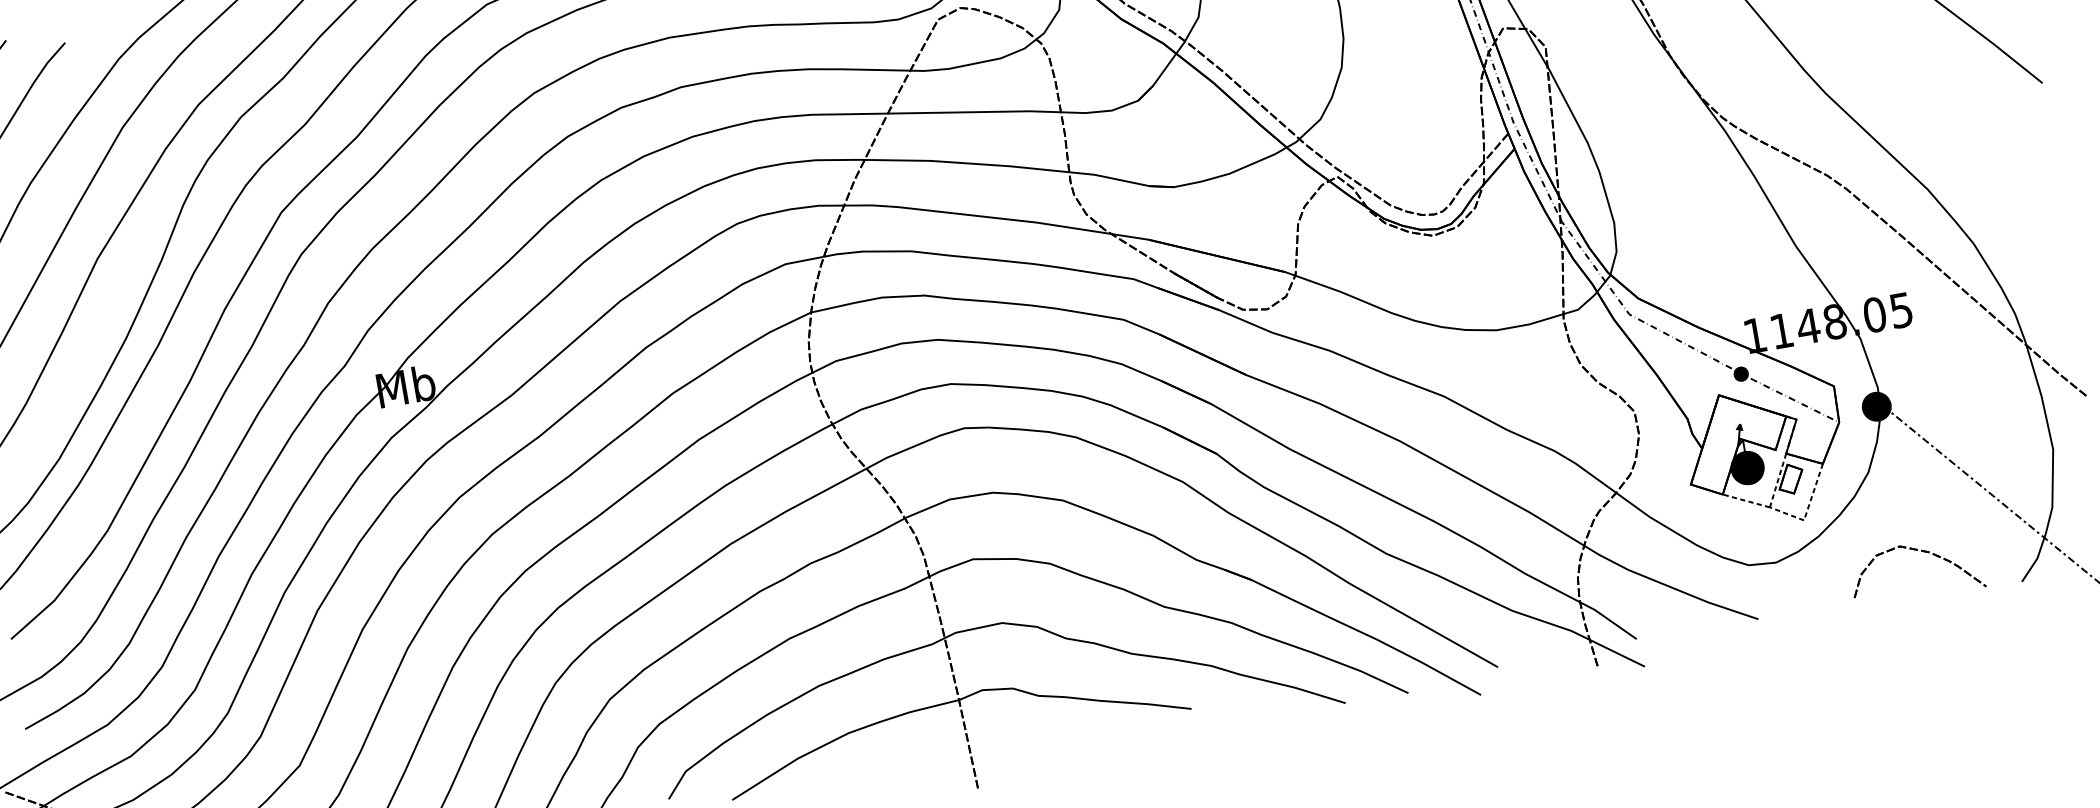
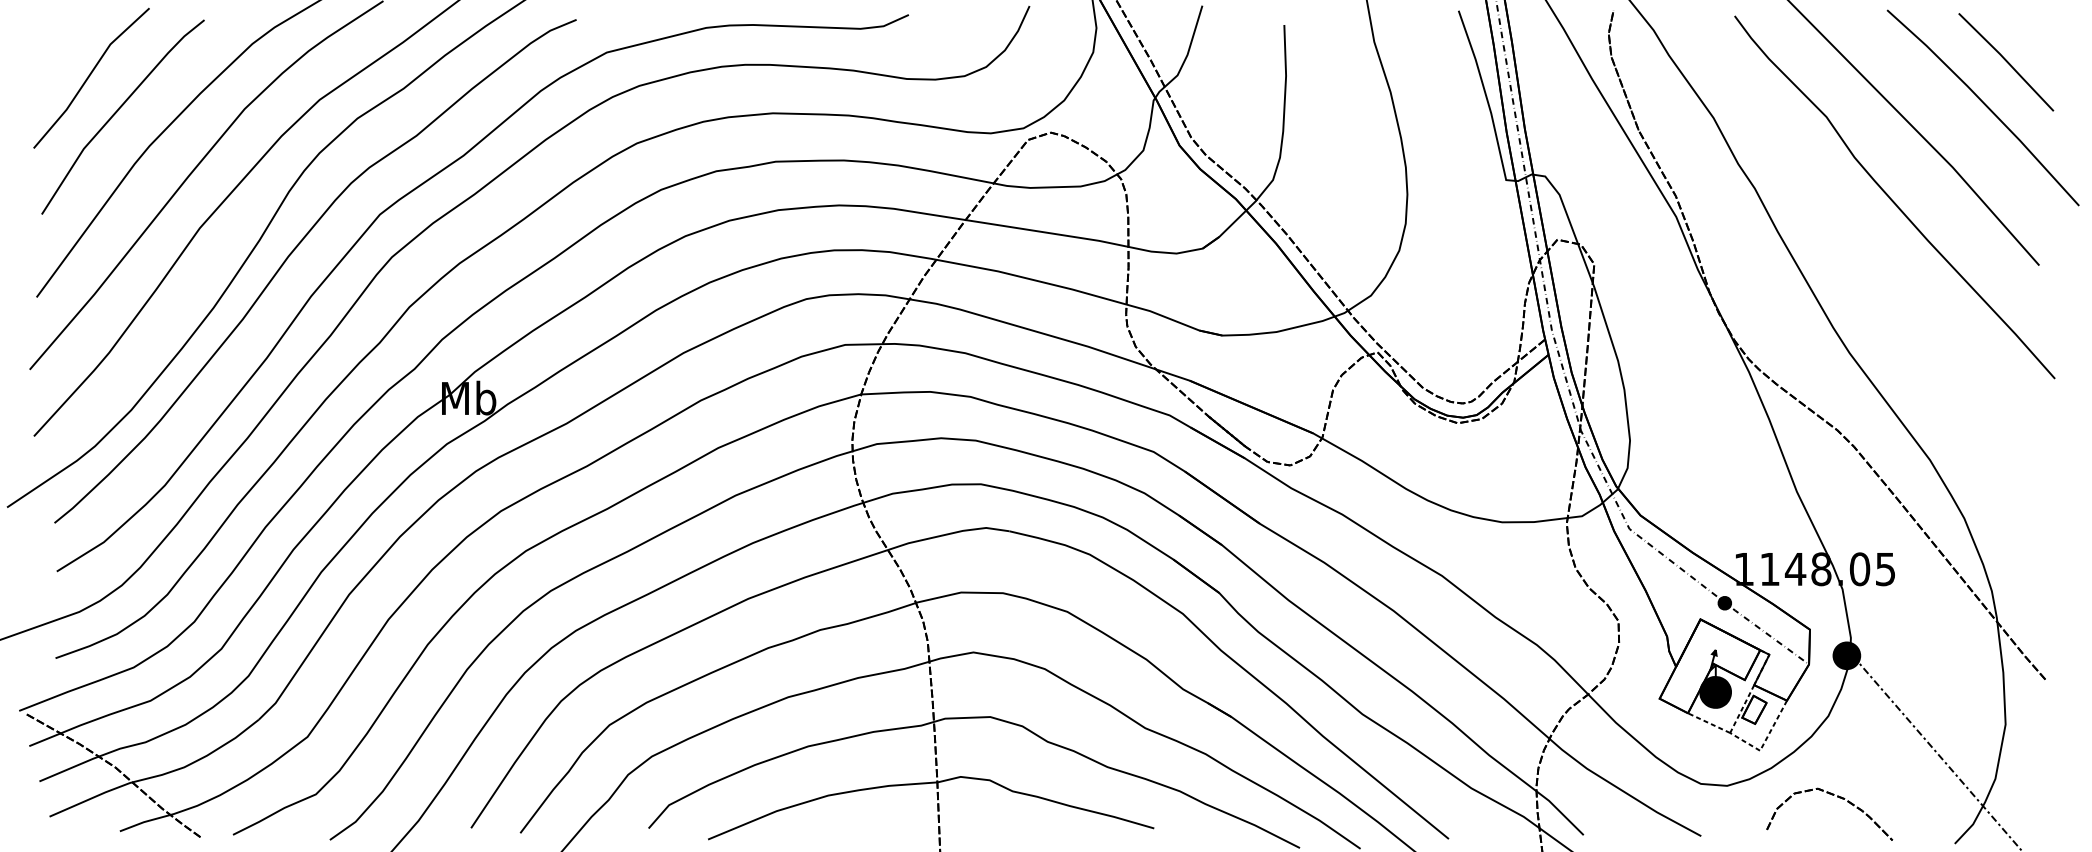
part: (1921, 551) -> (1837, 797), moved

